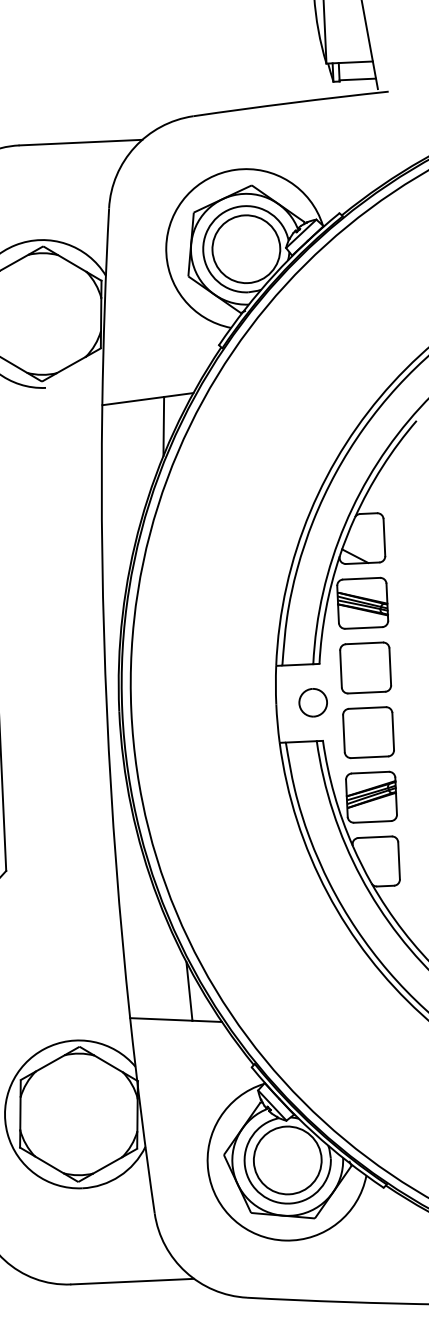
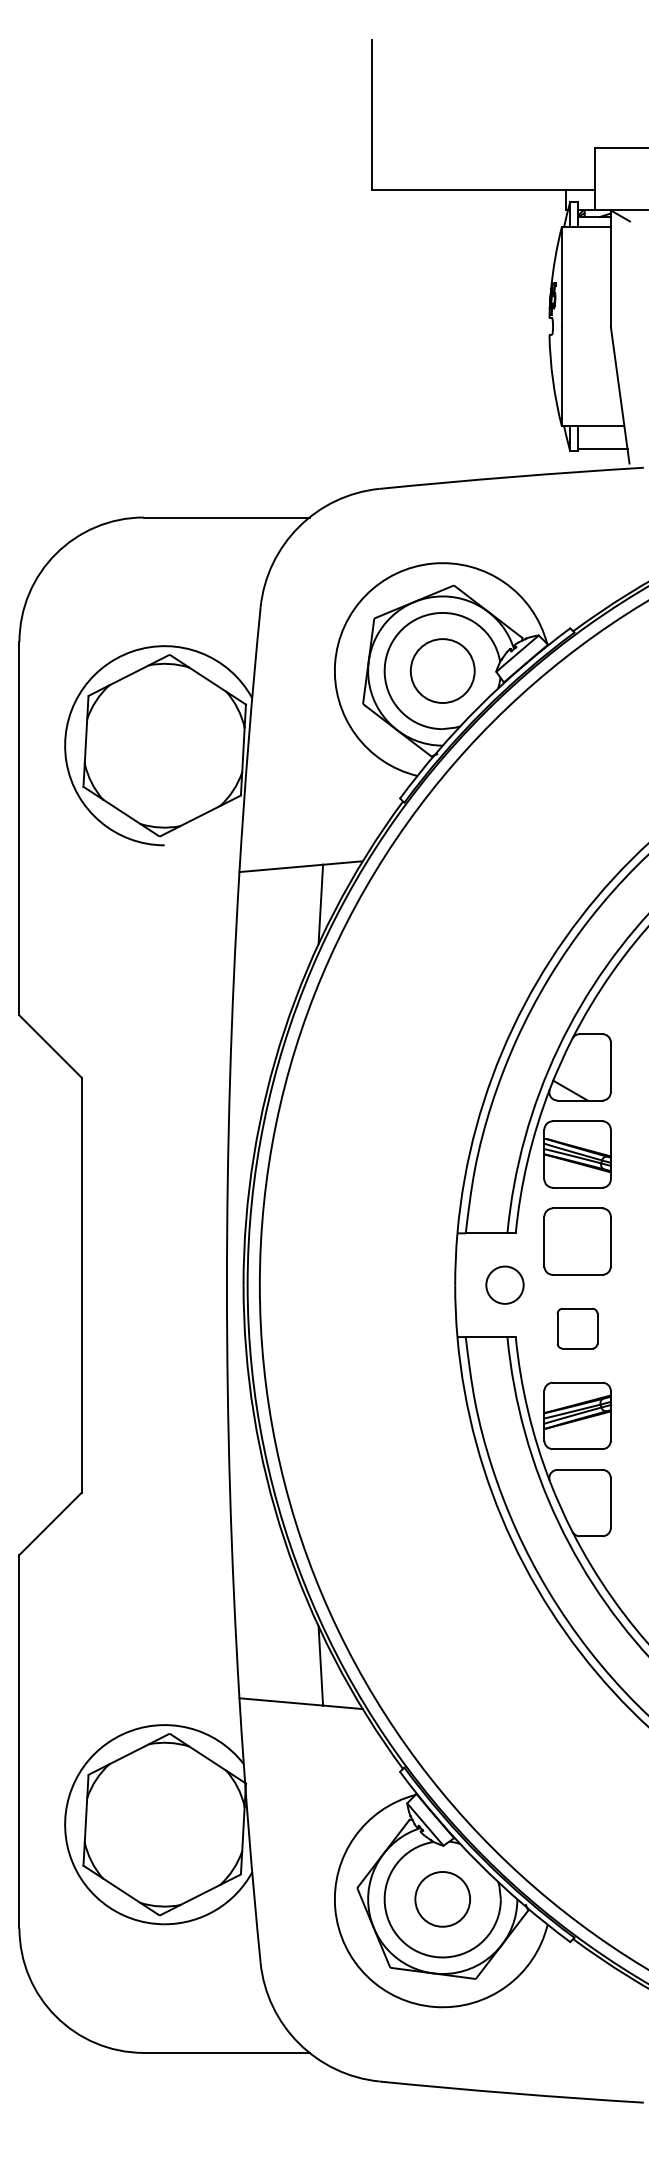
circle: (246, 248) -> (442, 670), size x0.7
part: (368, 732) -> (577, 1328), size x0.6
circle: (287, 1160) -> (442, 1899), size x0.6

